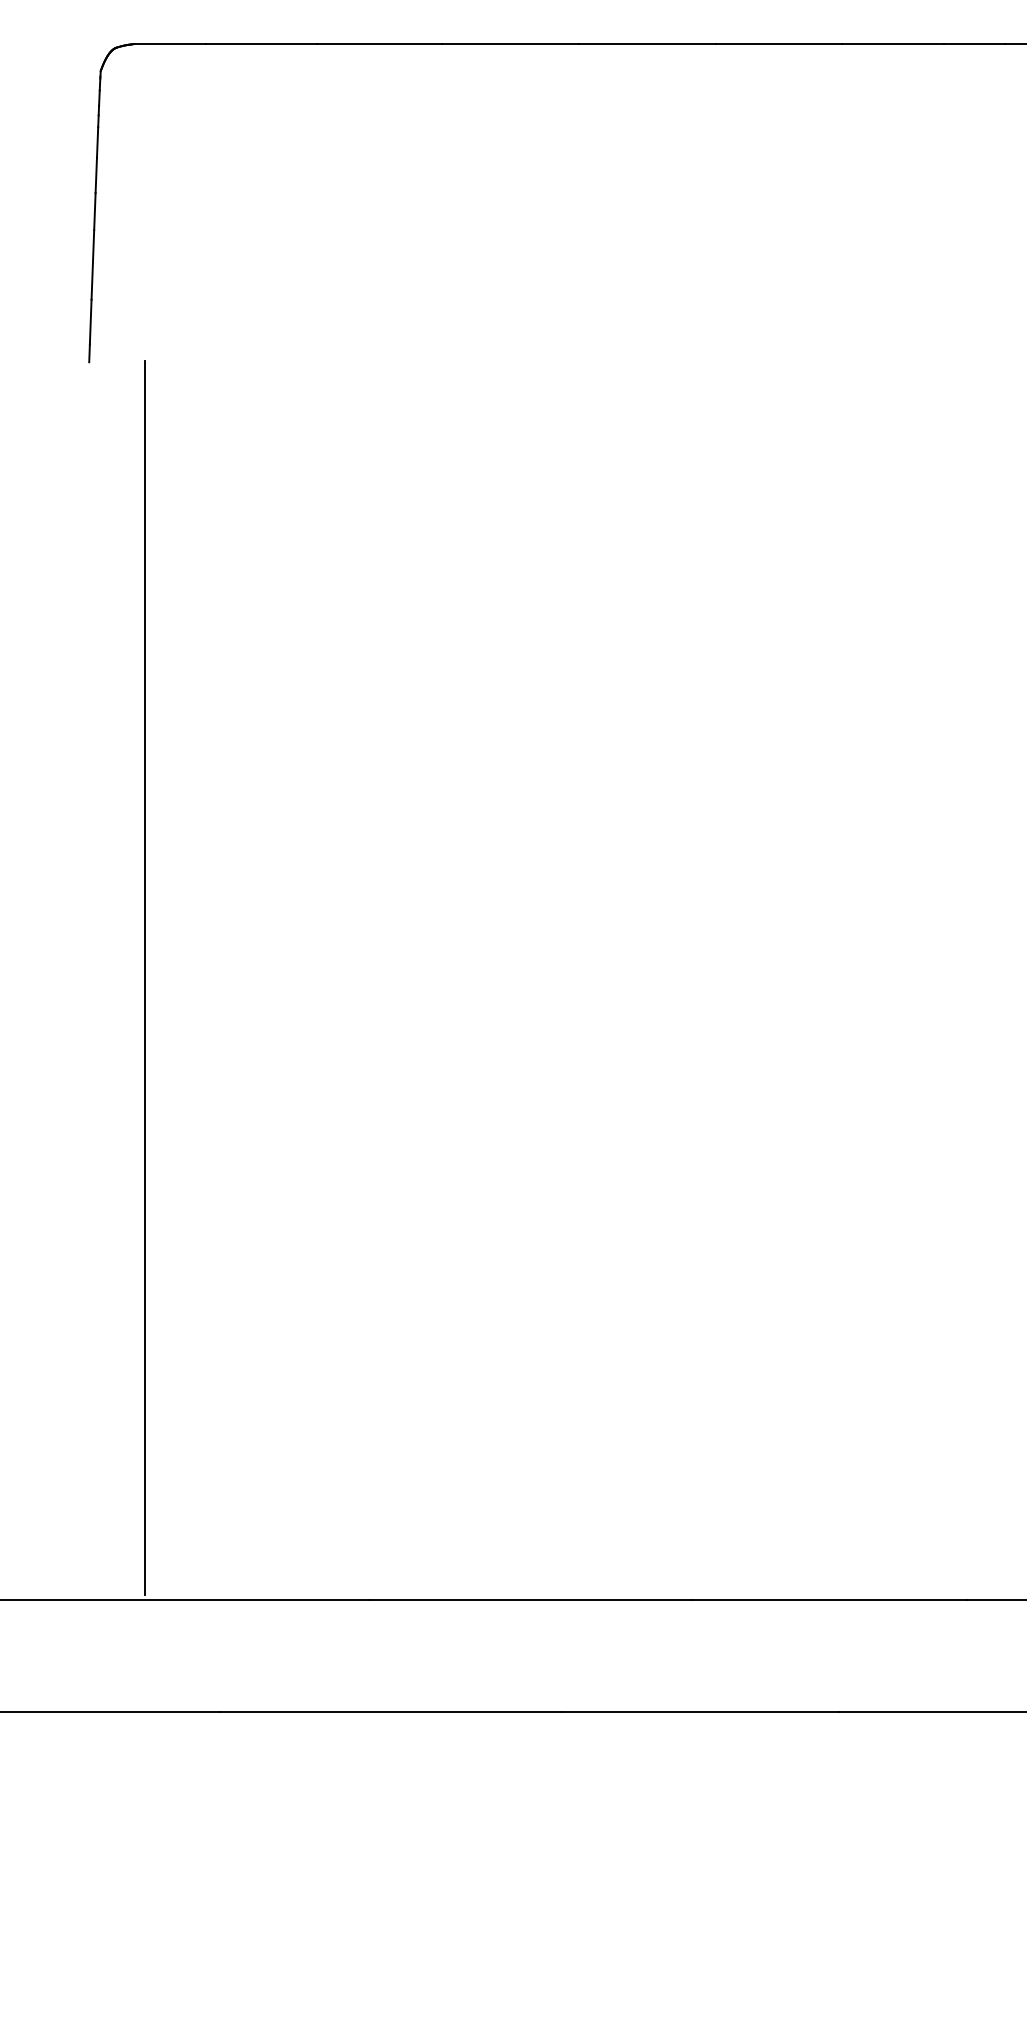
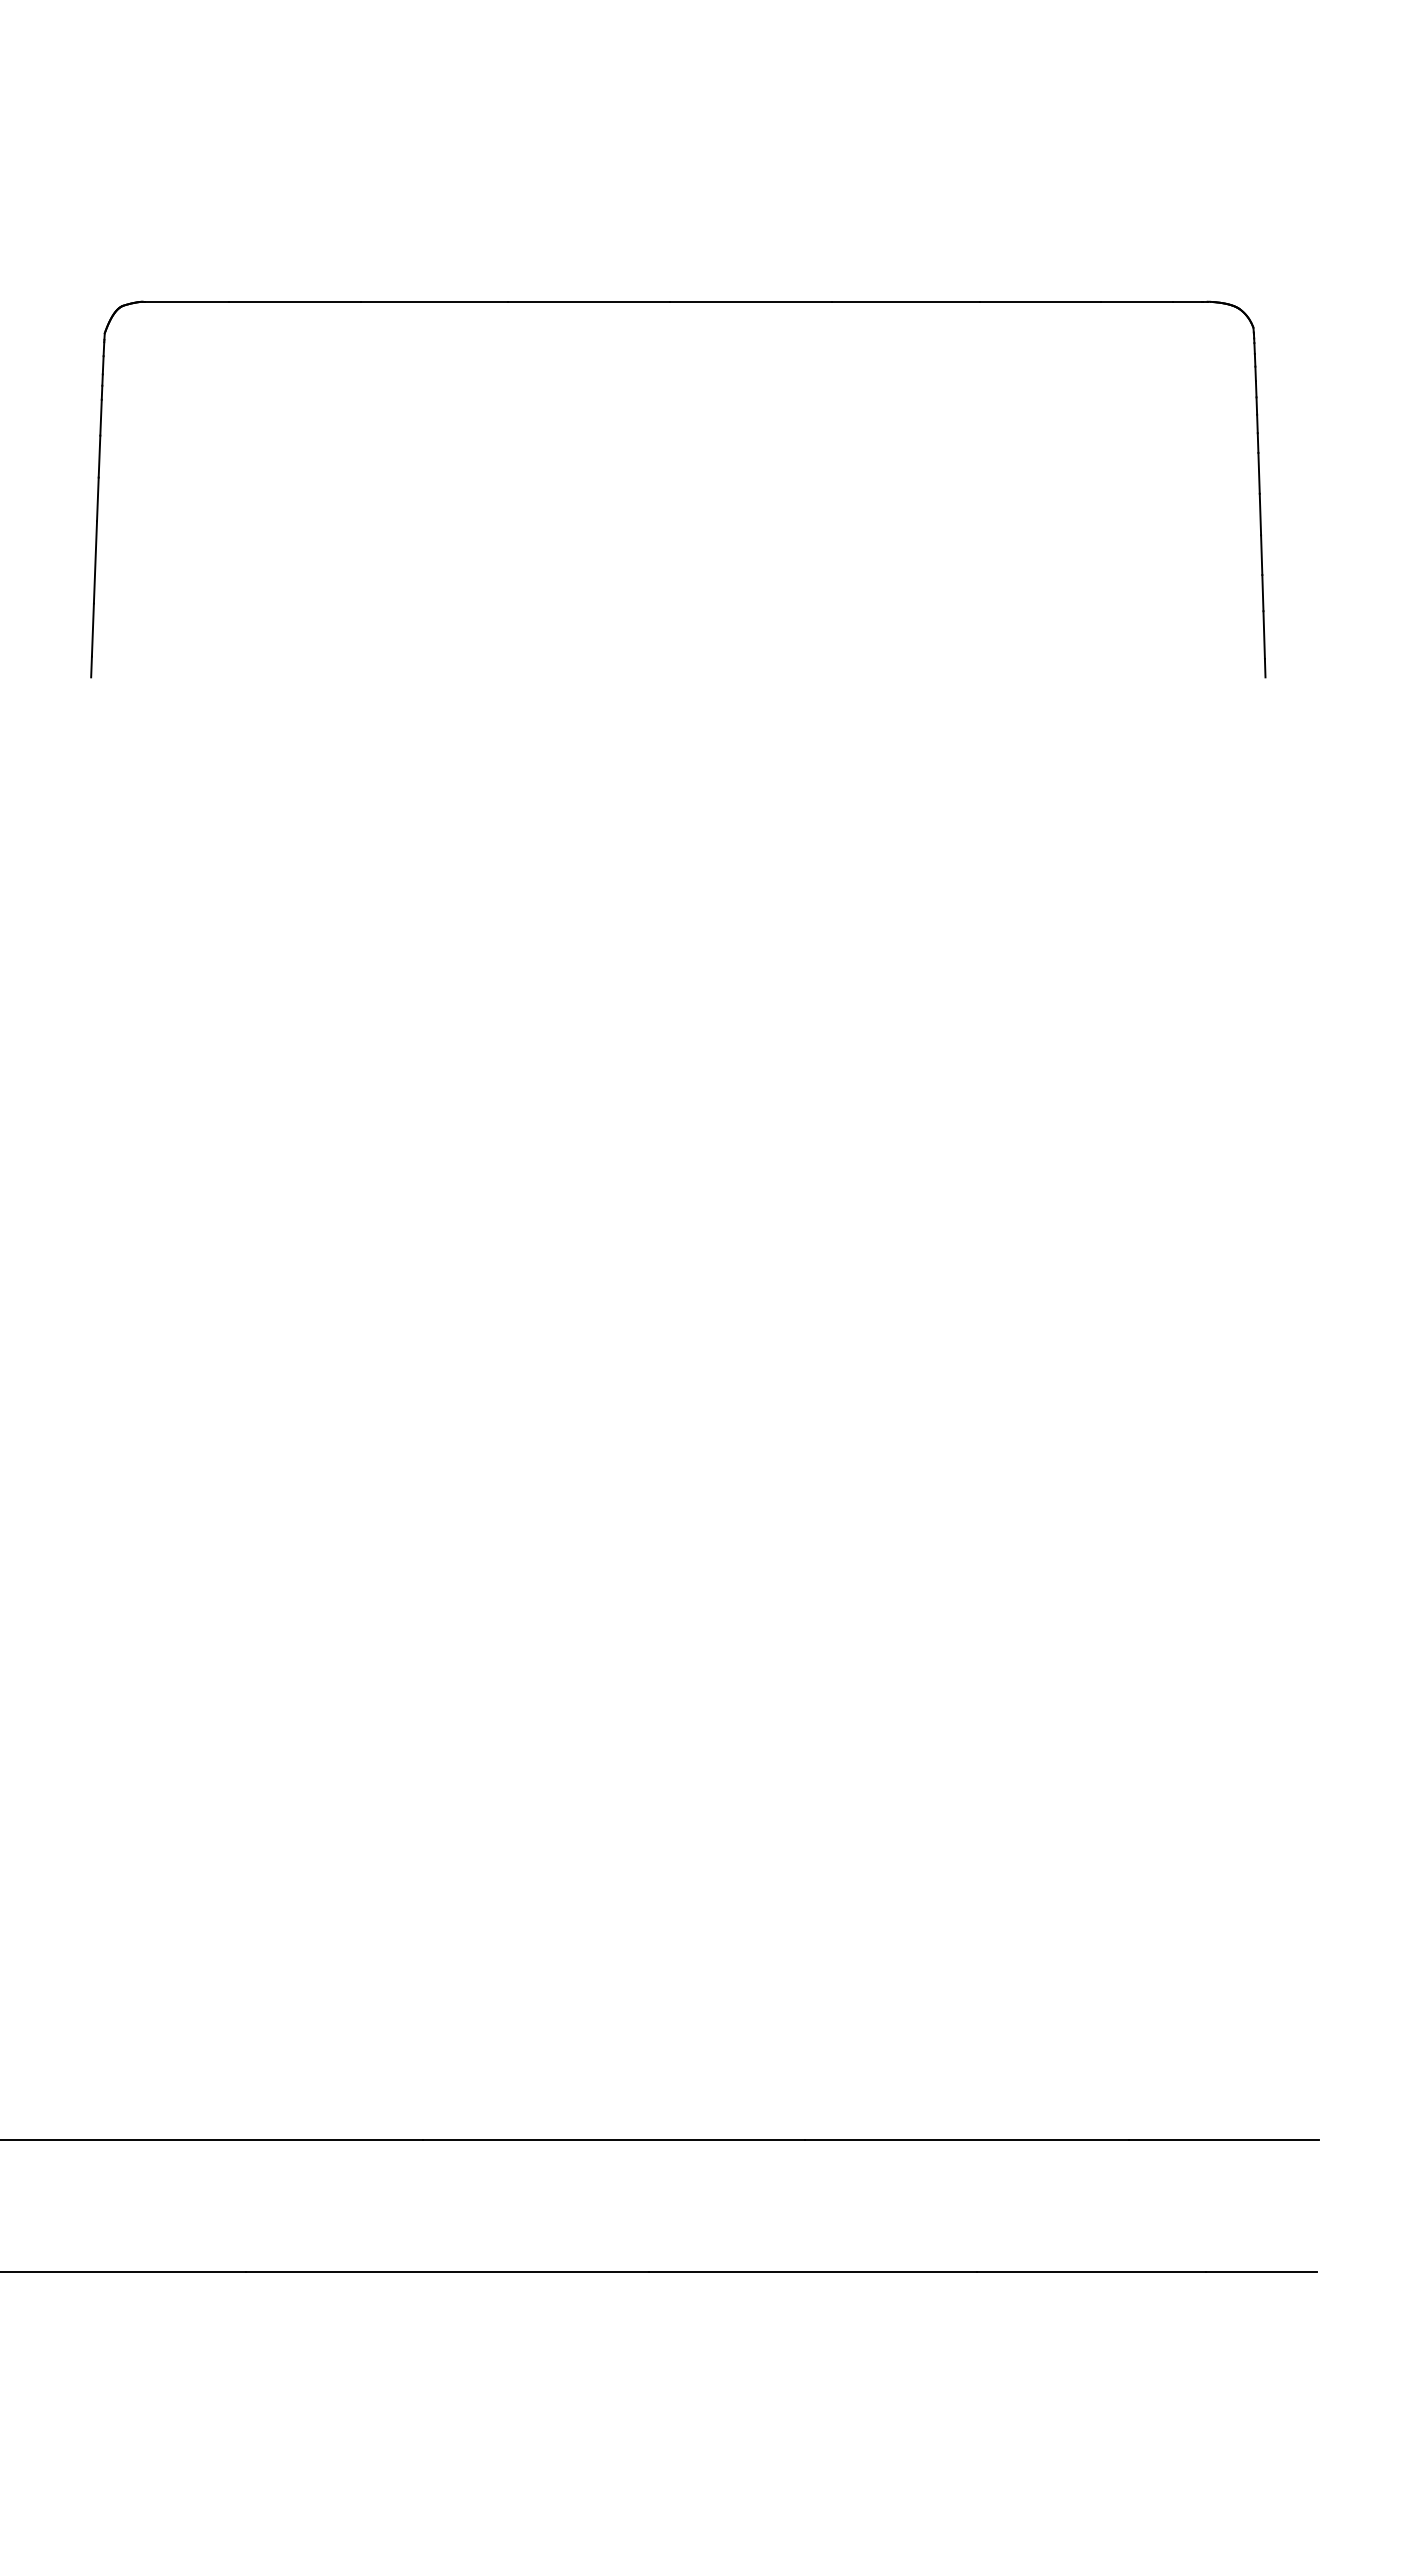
line: (145, 977) -> (157, 1404), removed

